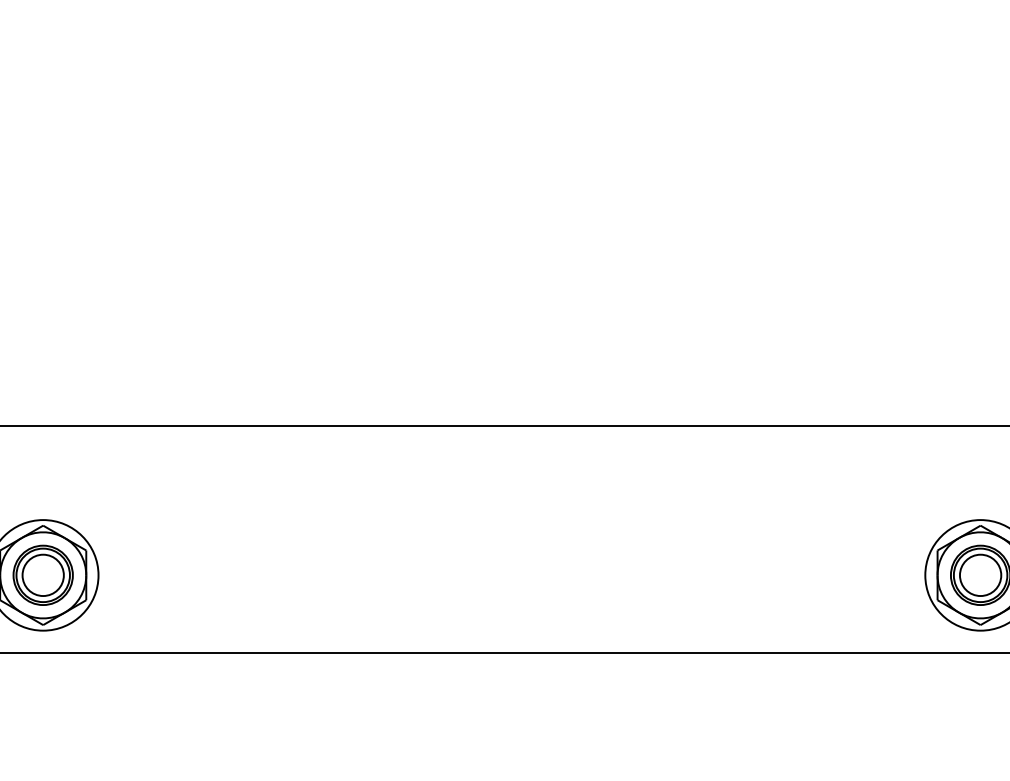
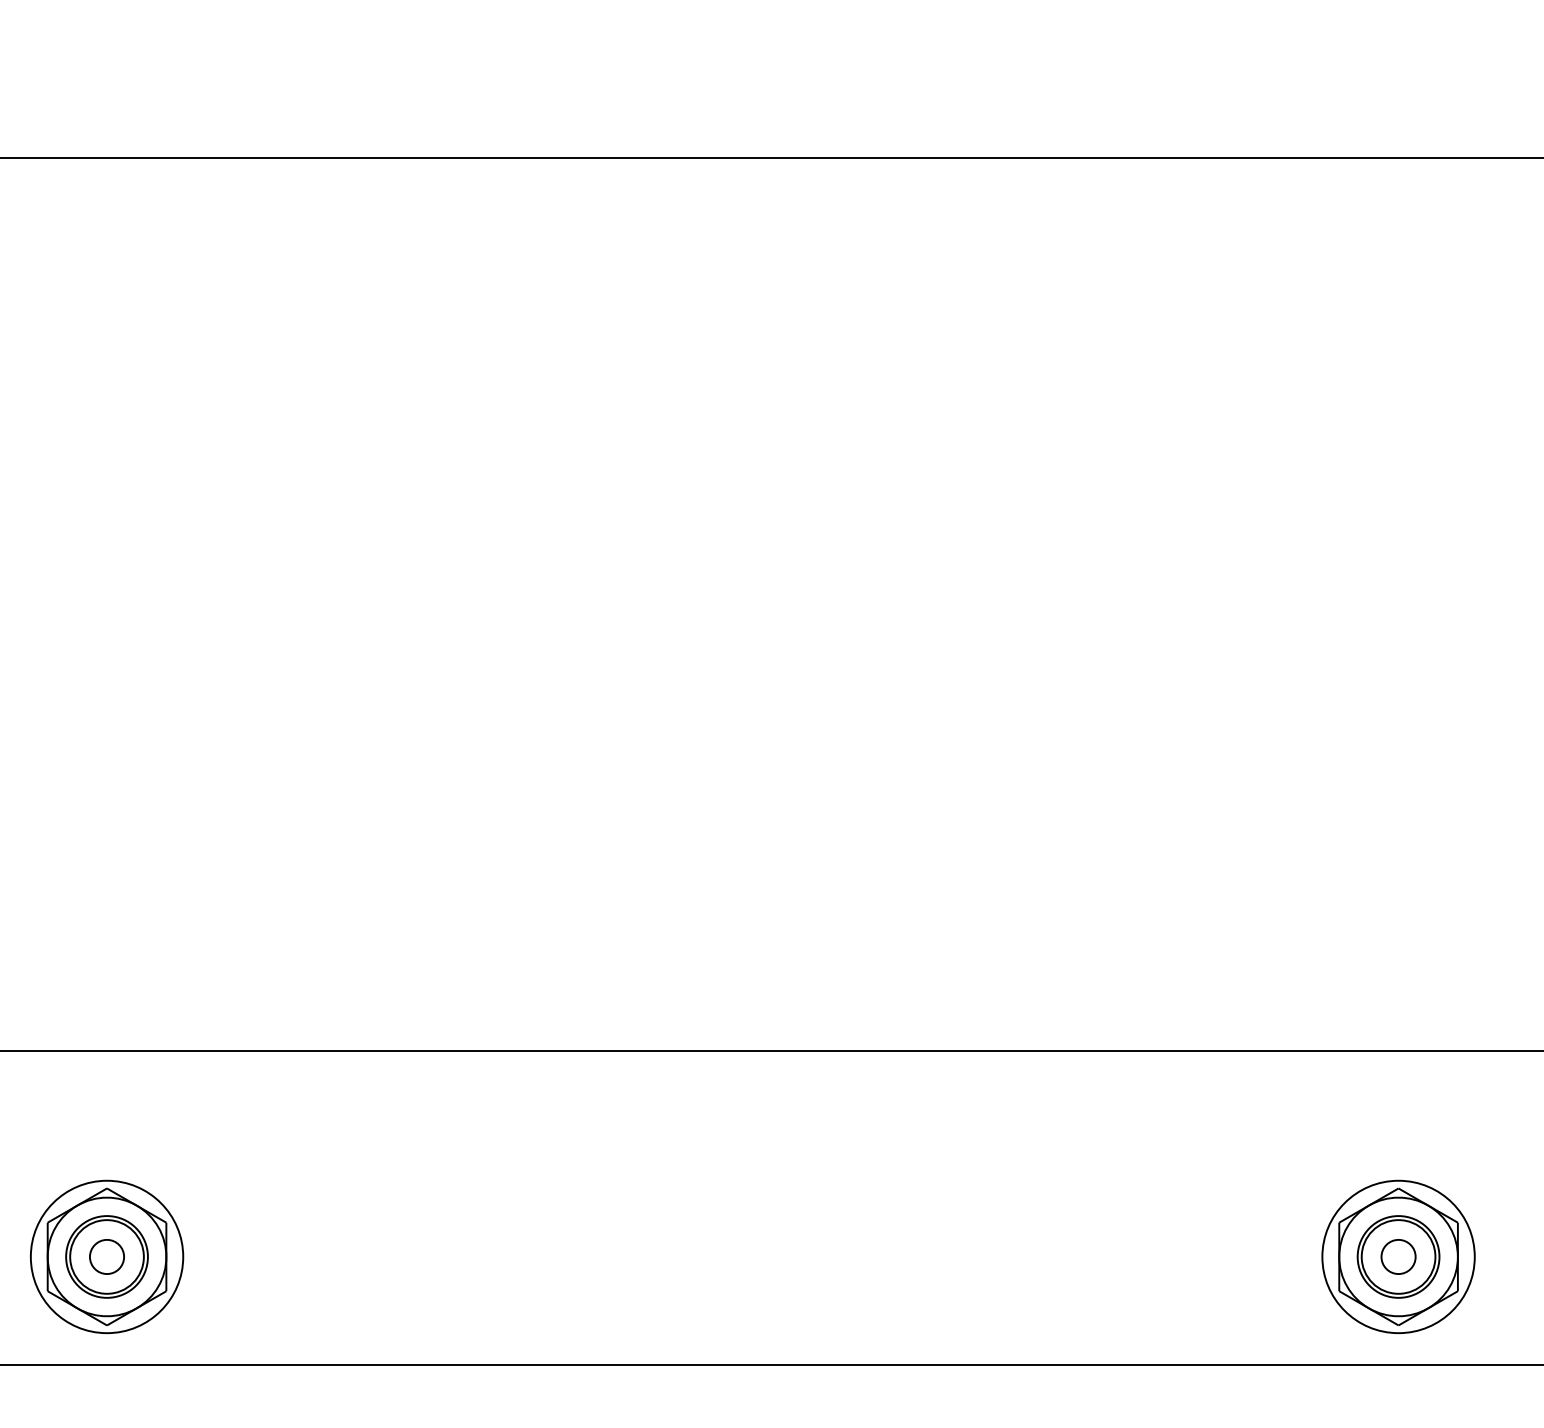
circle: (42, 575) -> (106, 1256), size x0.6
circle: (980, 575) -> (1398, 1256), size x0.6

